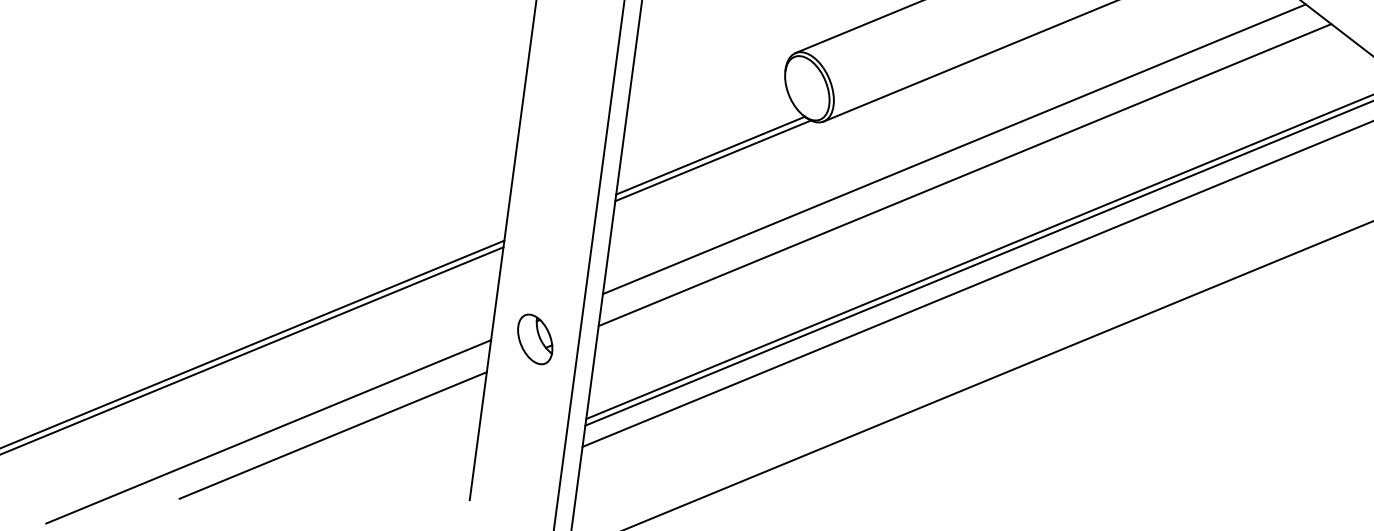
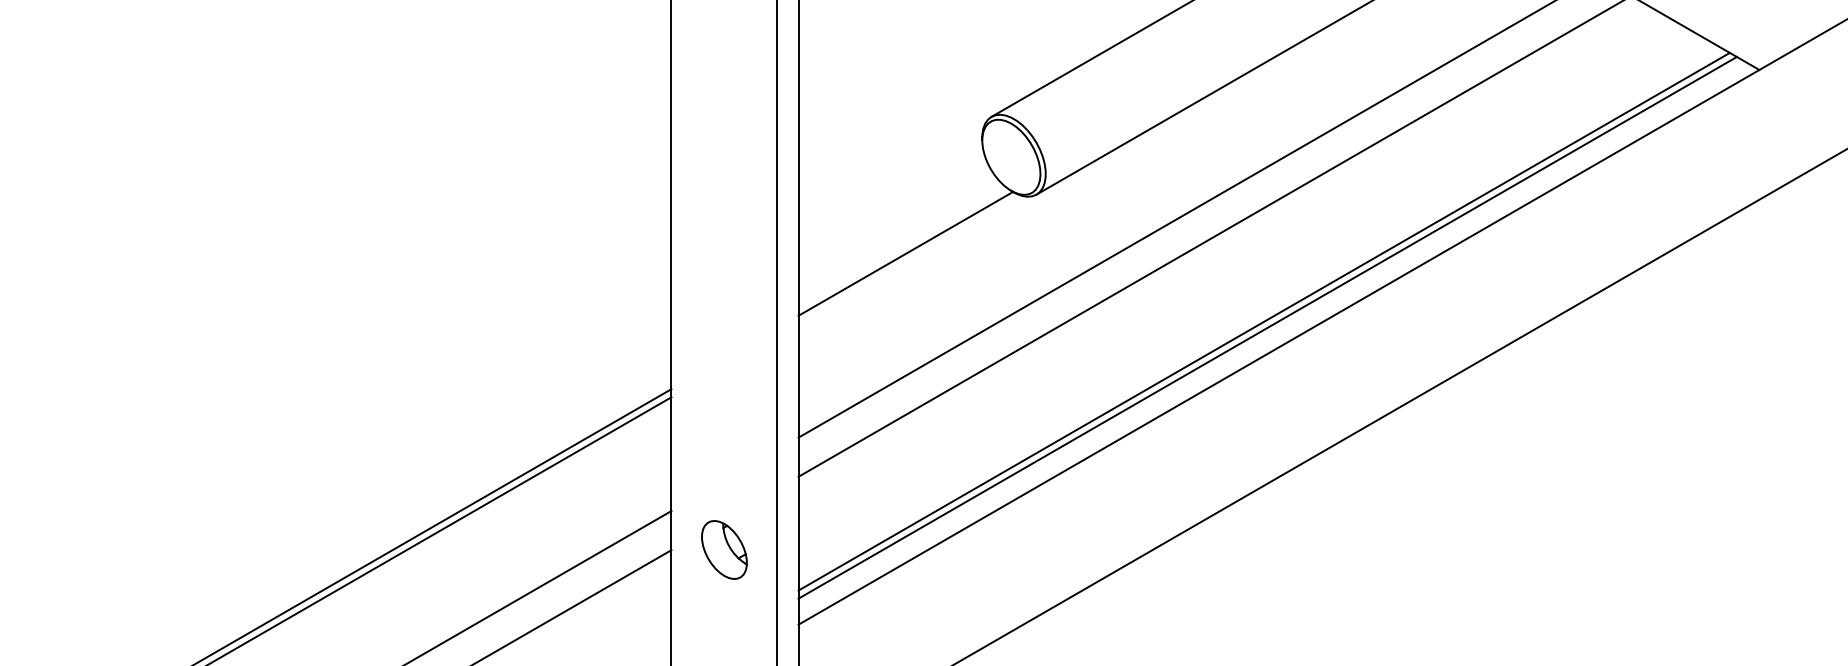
line: (712, 160) -> (909, 259), removed
part: (535, 339) -> (724, 549), moved

